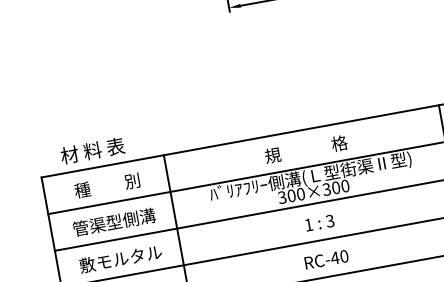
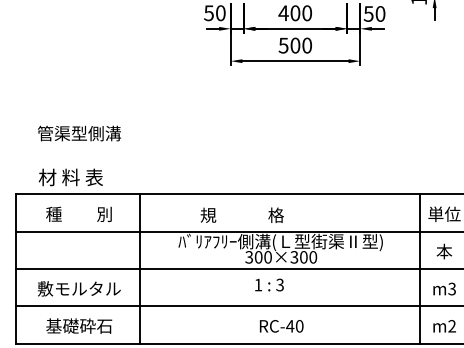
text: (305, 148) -> (241, 214), moved
text: (114, 222) -> (79, 133), moved
text: (319, 222) -> (269, 284), moved

